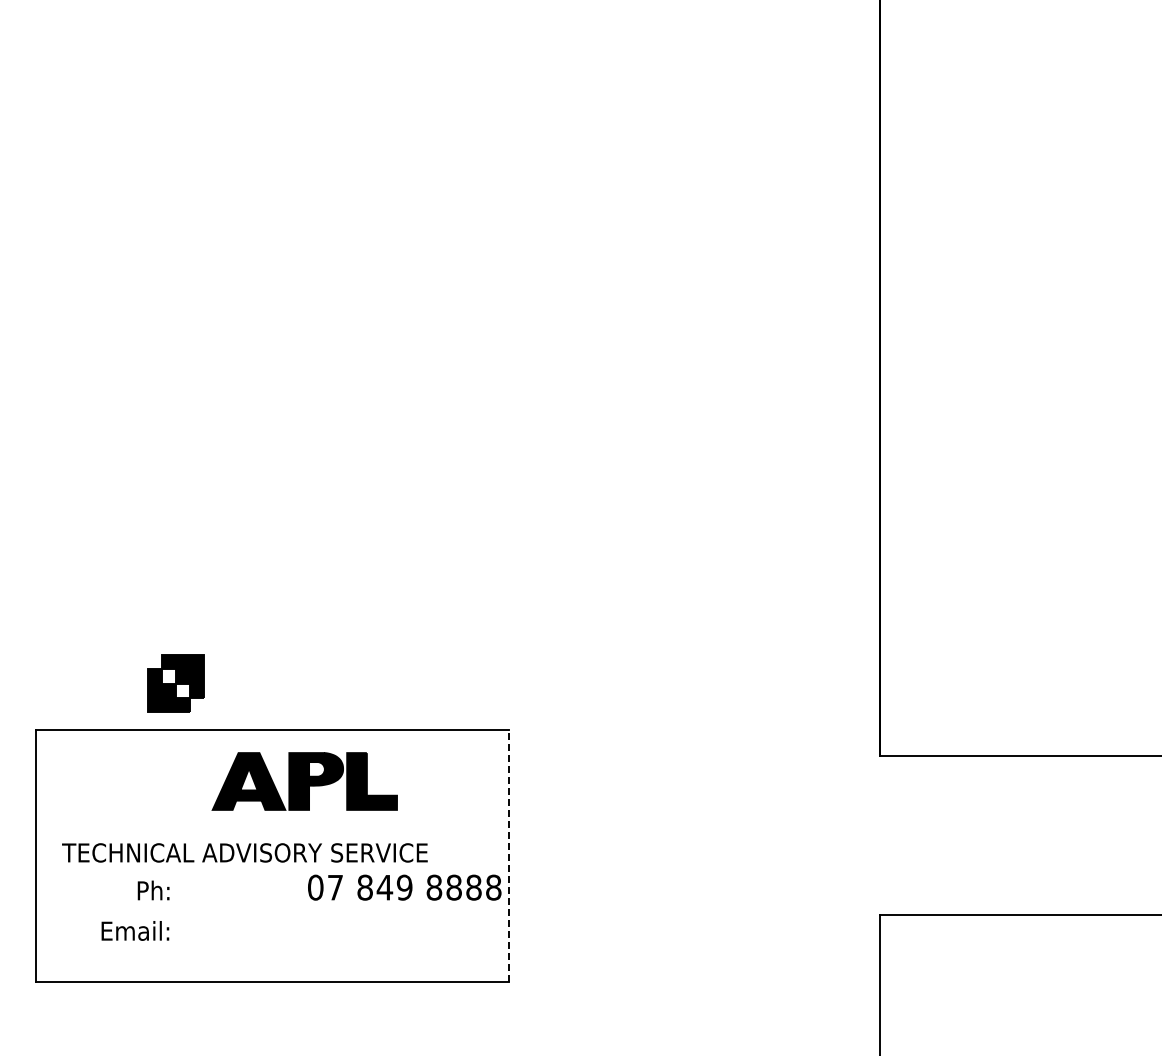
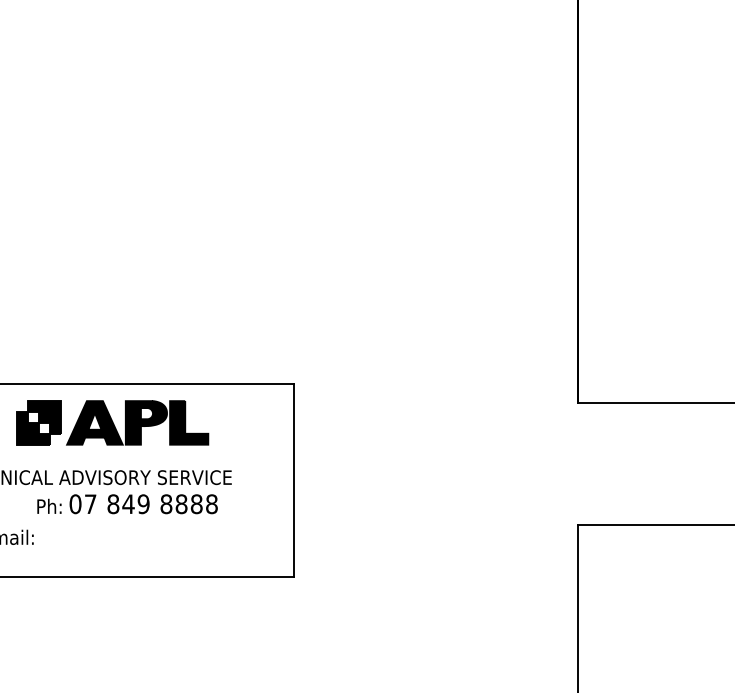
part: (175, 683) -> (38, 422), moved
line: (508, 855) -> (293, 479), dashed -> solid
text: (404, 887) -> (143, 504), moved
text: (153, 890) -> (49, 506), moved

